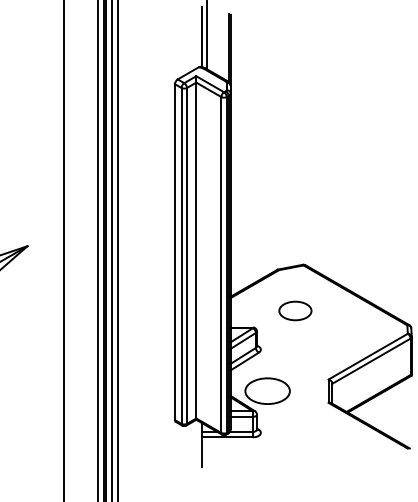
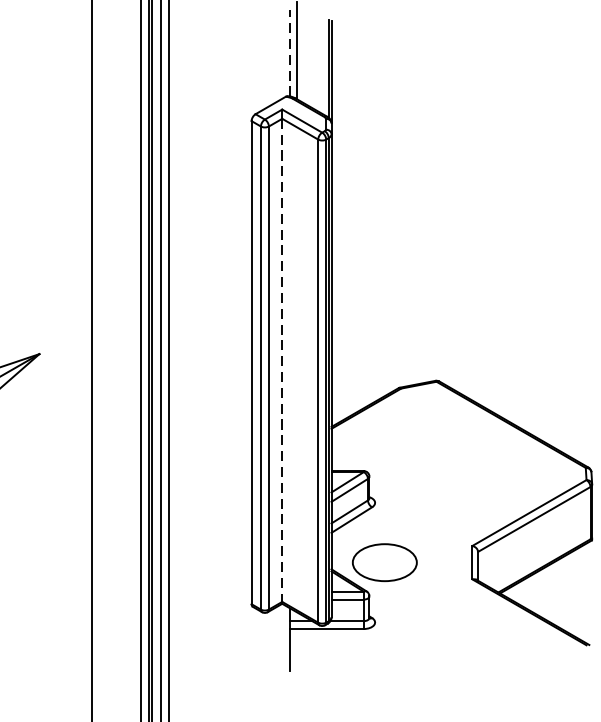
line: (201, 36) -> (289, 52), solid -> dashed
line: (196, 250) -> (282, 360), solid -> dashed
part: (295, 310) -> (424, 446), removed

